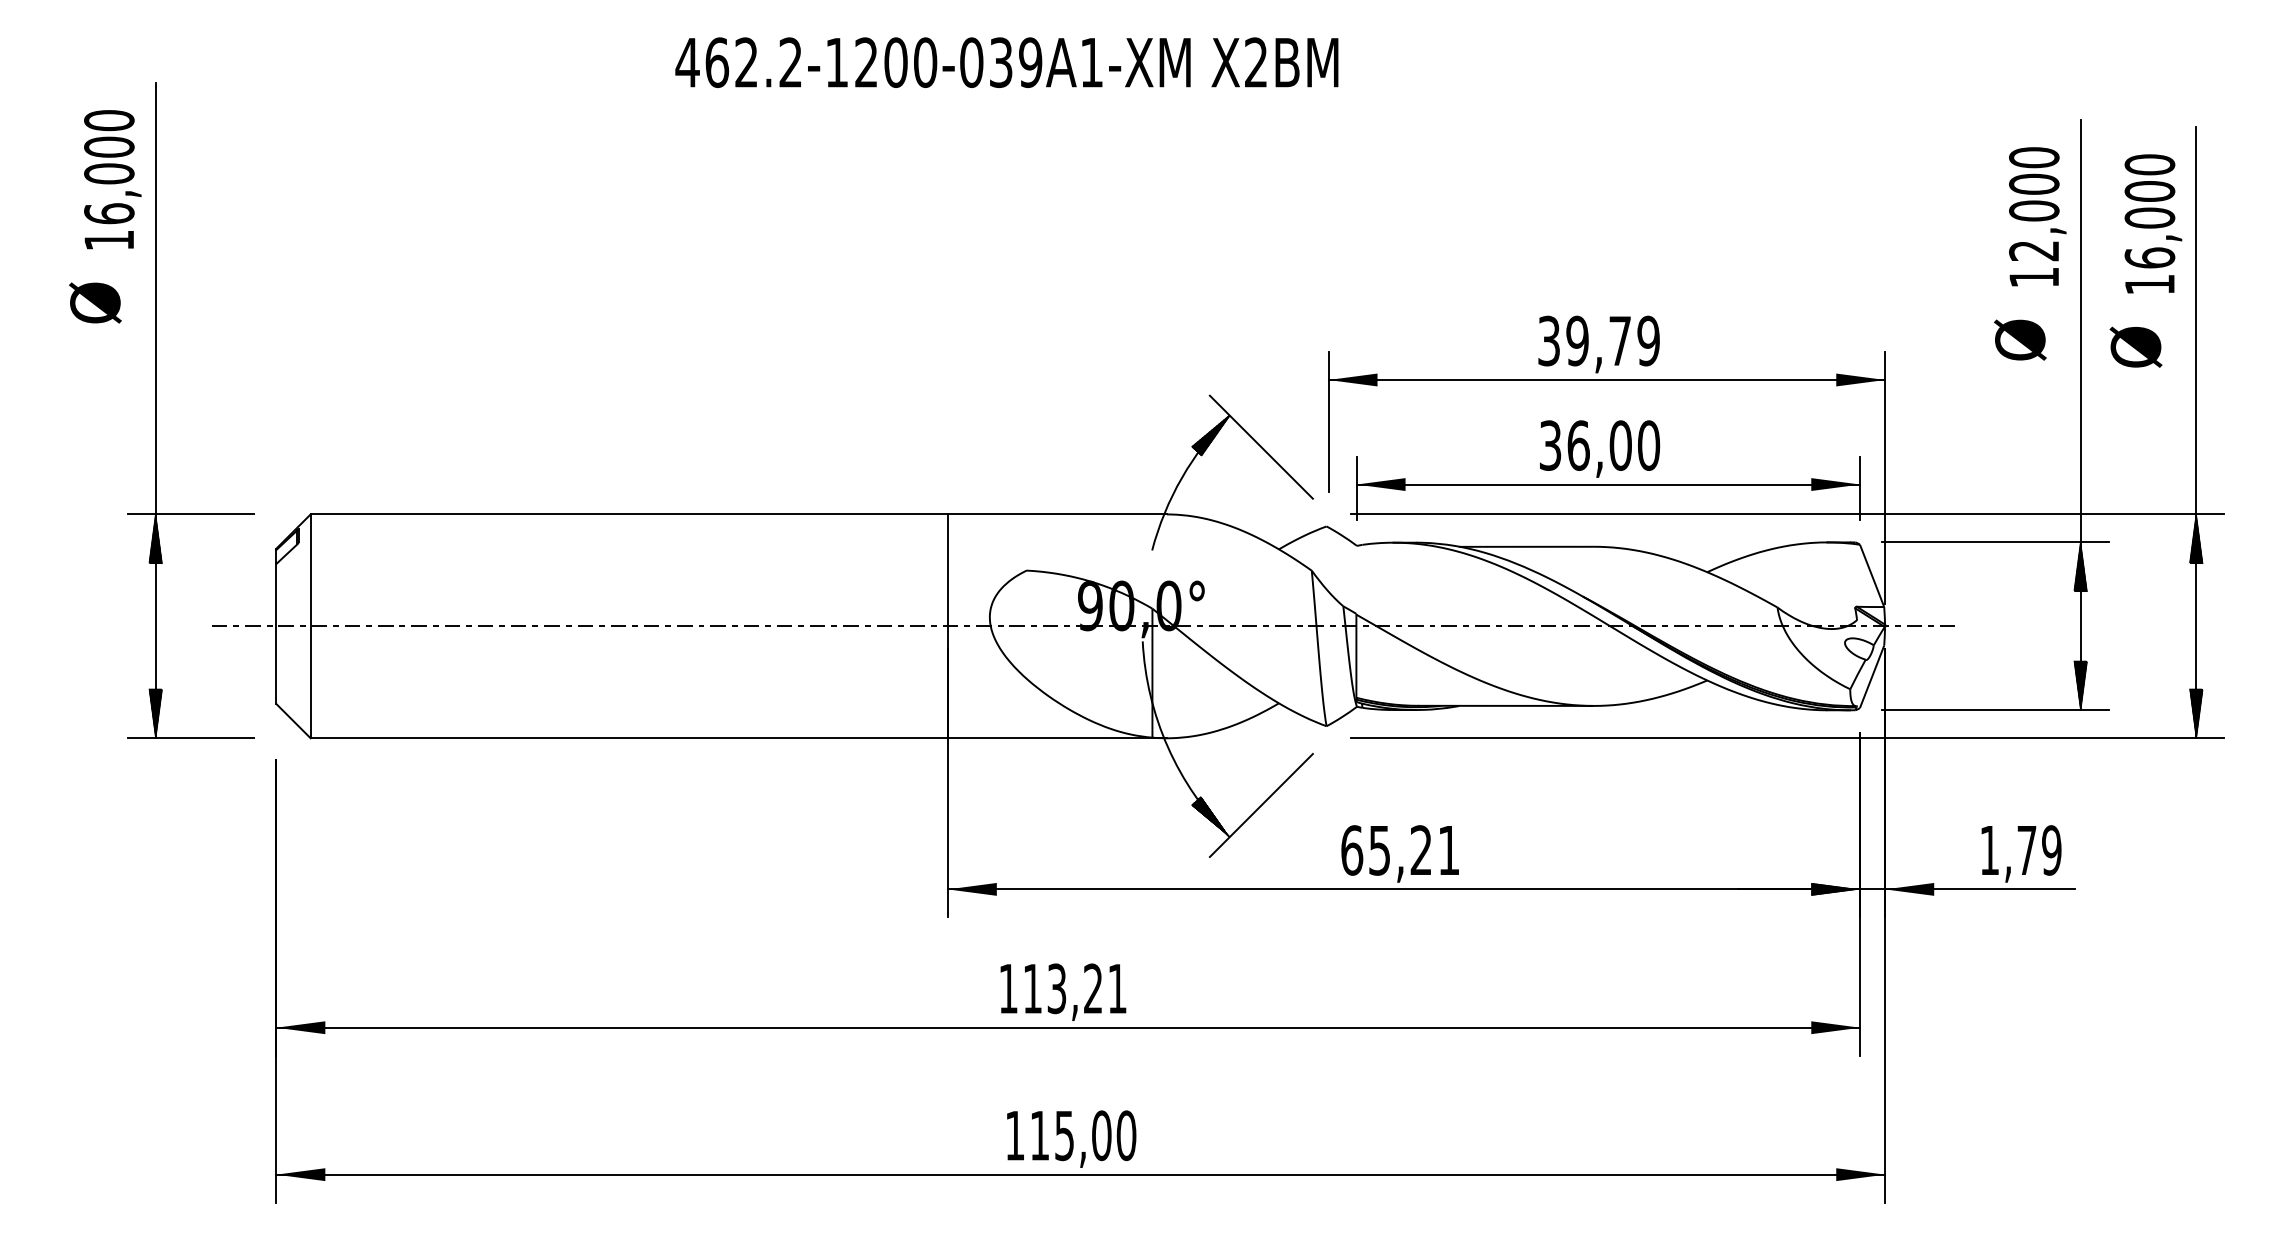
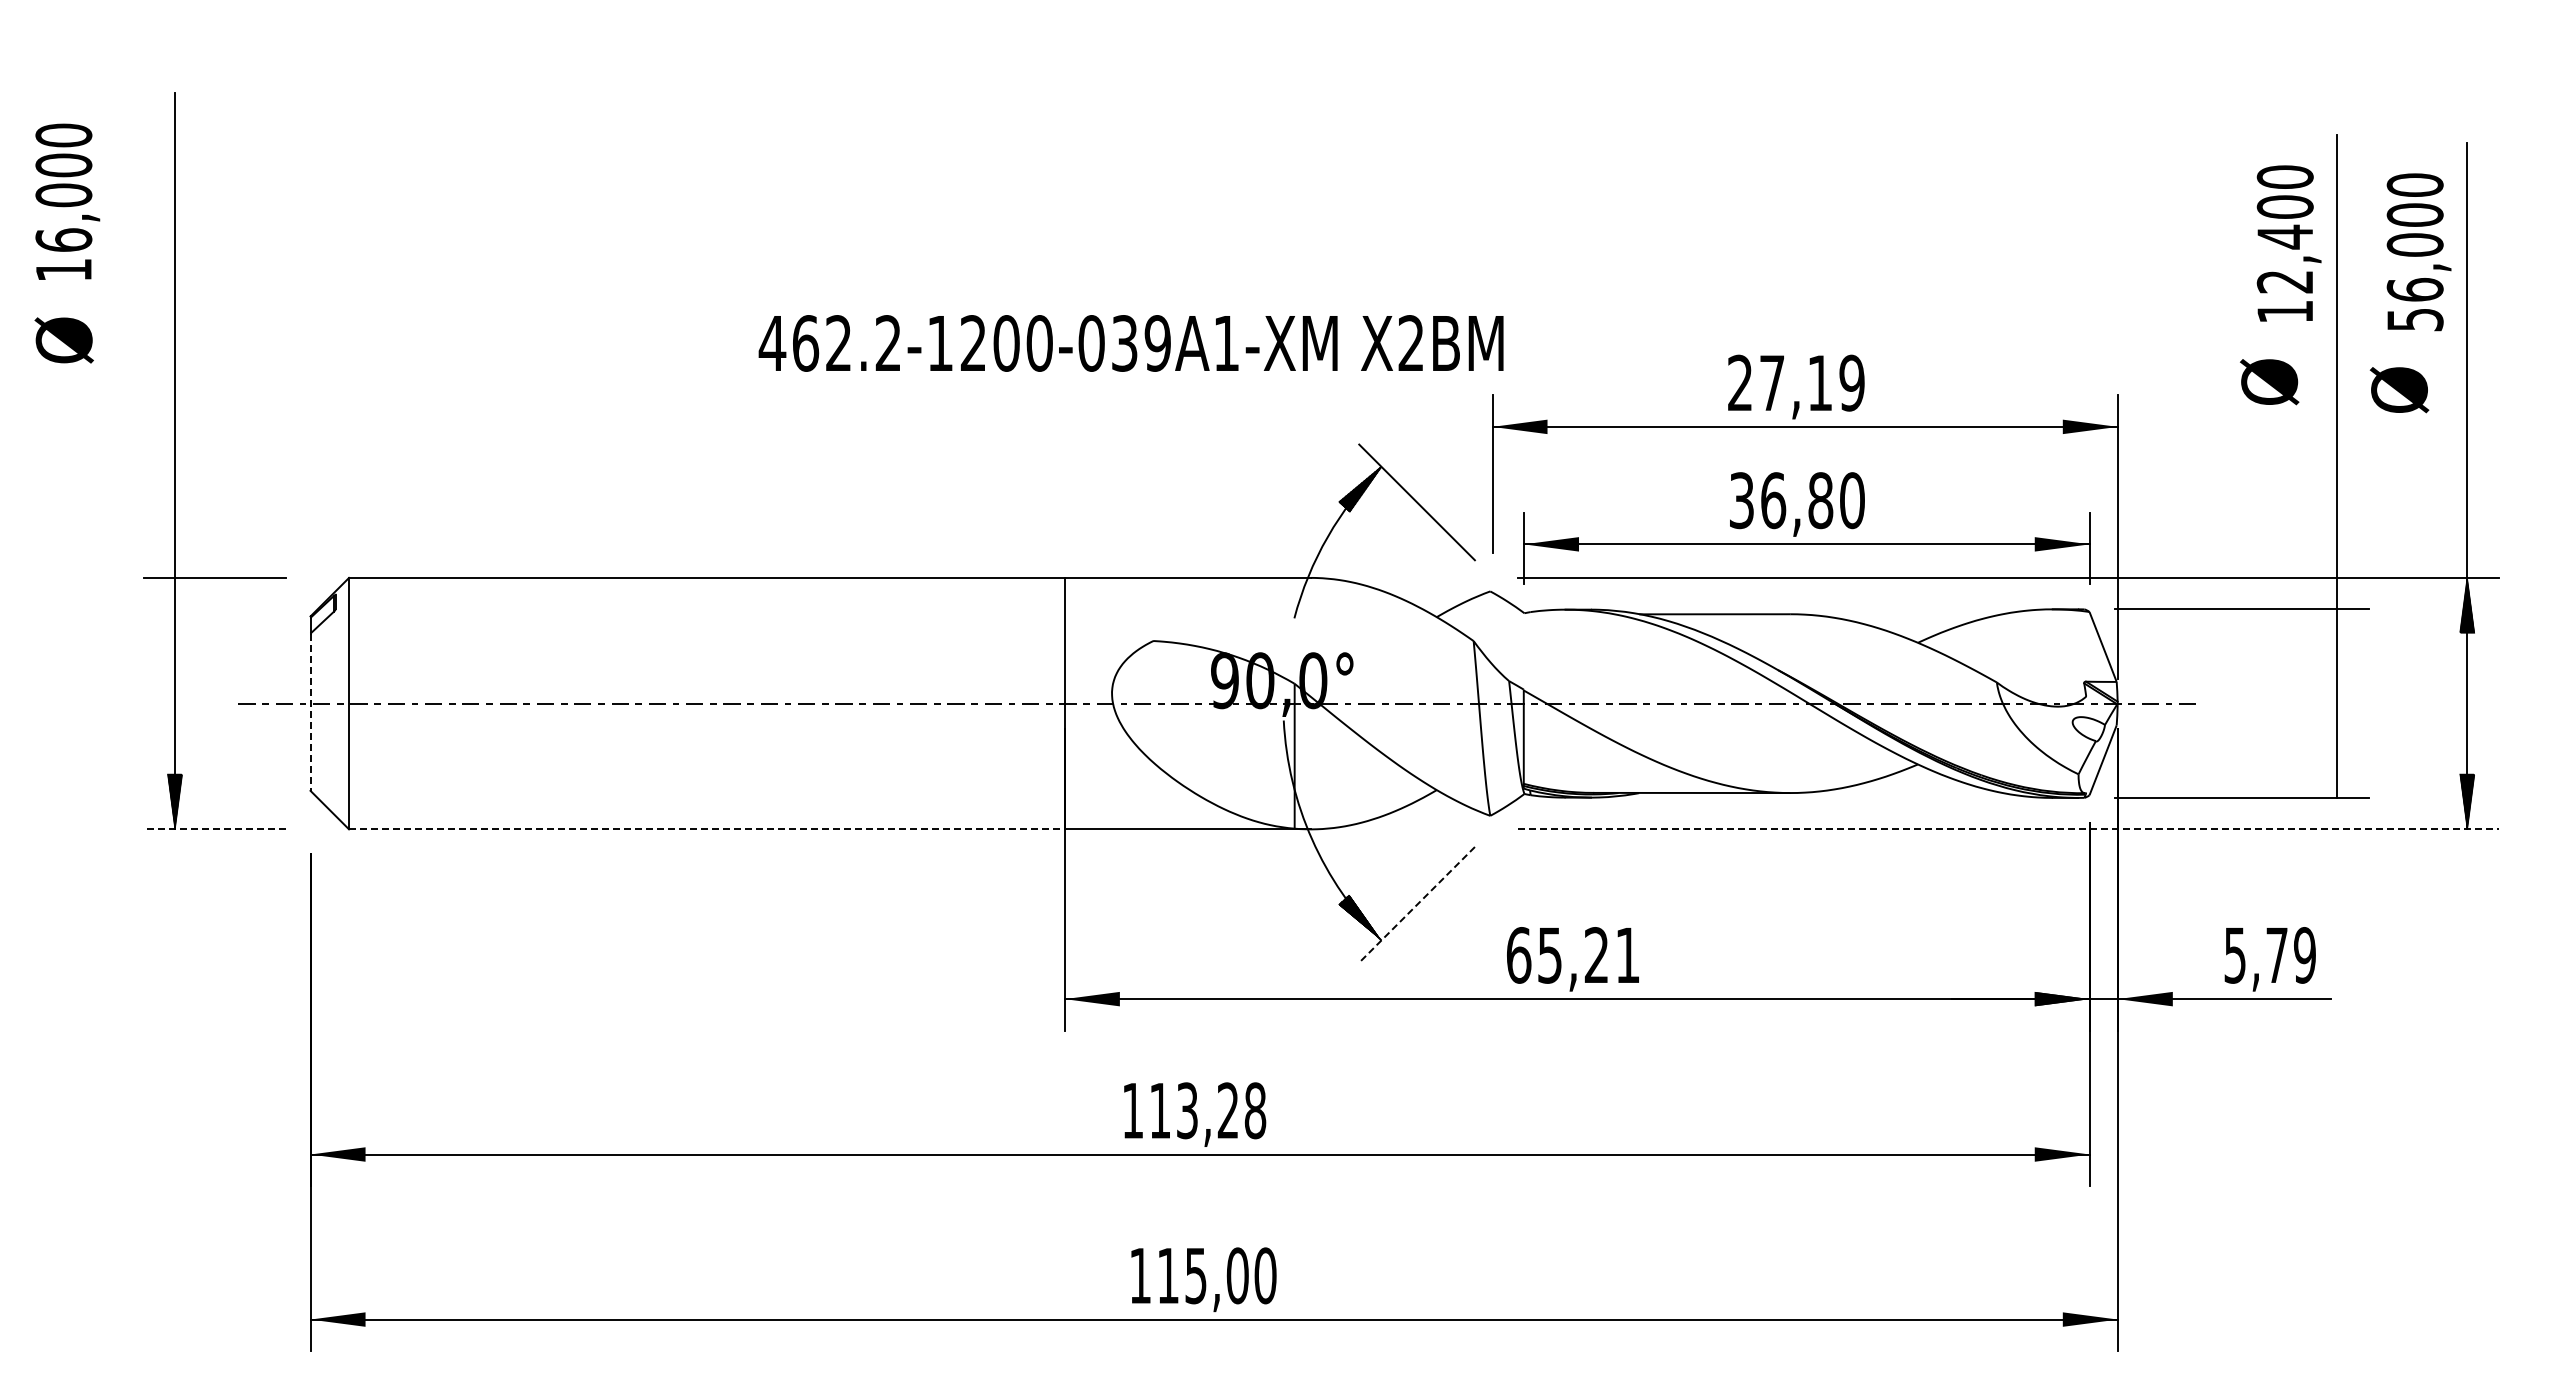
text: (1006, 62) -> (1130, 343), moved
text: (112, 179) -> (67, 201), moved
text: (2033, 210) -> (2284, 236), 12,000 -> 12,400
text: (2150, 285) -> (2415, 320), 16,000 -> 56,000
text: (94, 303) -> (63, 340), moved
text: (1584, 340) -> (1779, 382), 39,79 -> 27,19
text: (1620, 445) -> (1820, 500), 36,00 -> 36,80
hatch: (155, 538) -> (174, 605), removed
hatch: (2080, 566) -> (2337, 636), removed
line: (276, 634) -> (310, 712), solid -> dashed
hatch: (2080, 684) -> (2337, 769), removed
line: (190, 738) -> (214, 829), solid -> dashed
line: (628, 738) -> (706, 829), solid -> dashed
line: (1787, 738) -> (2008, 829), solid -> dashed
line: (1261, 805) -> (1417, 904), solid -> dashed
text: (1989, 850) -> (2234, 955), 1,79 -> 5,79
text: (1117, 988) -> (1255, 1110), 113,21 -> 113,28

